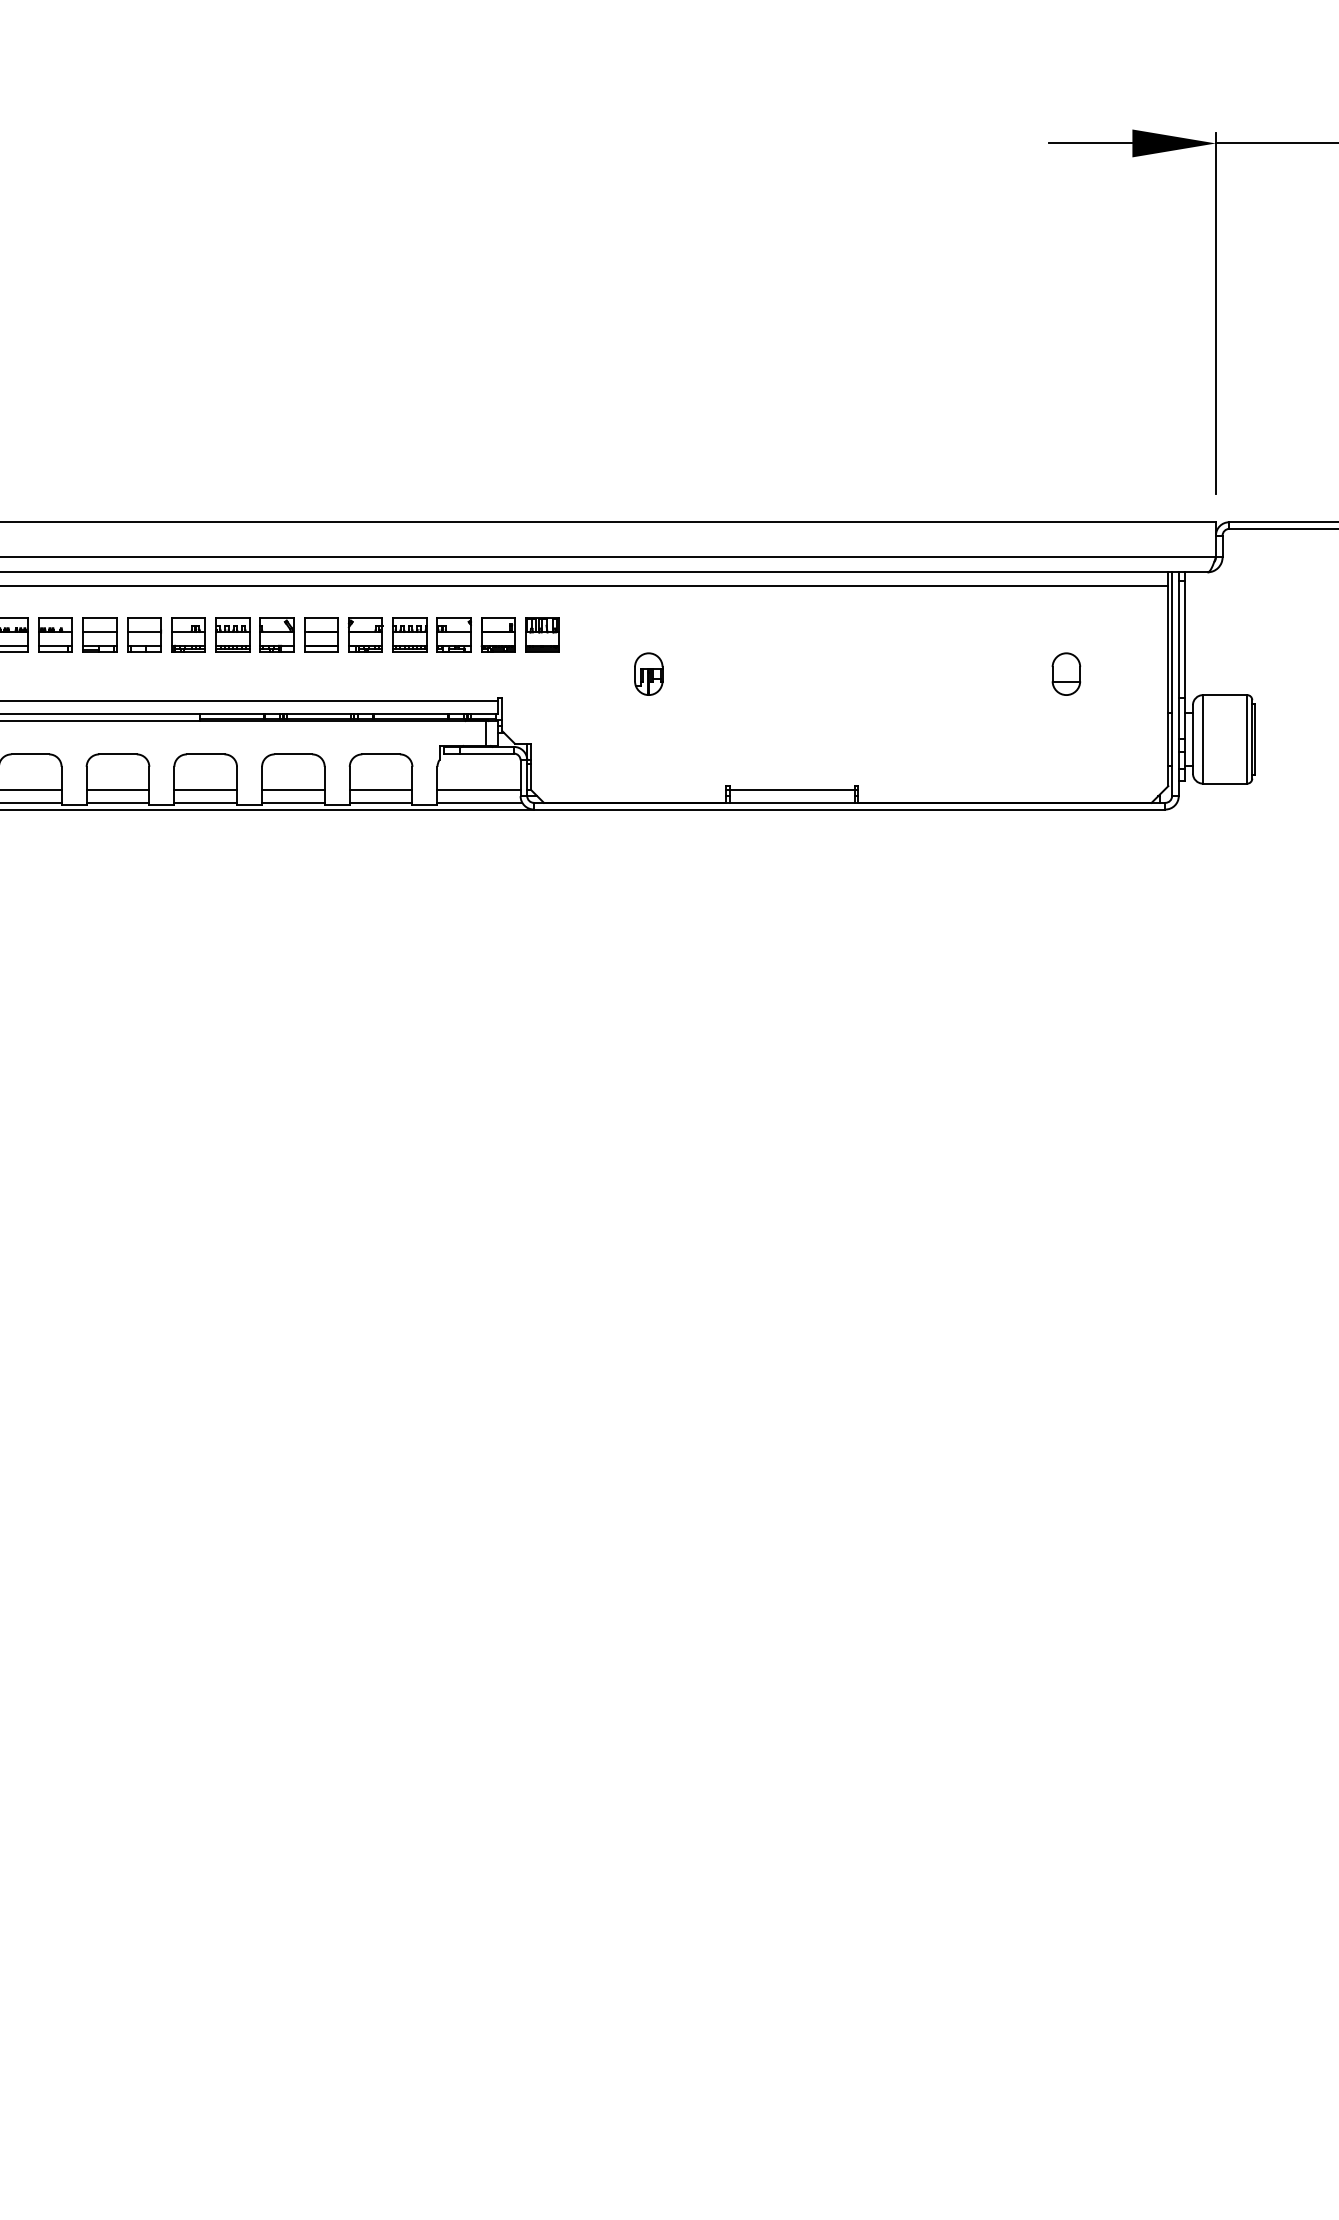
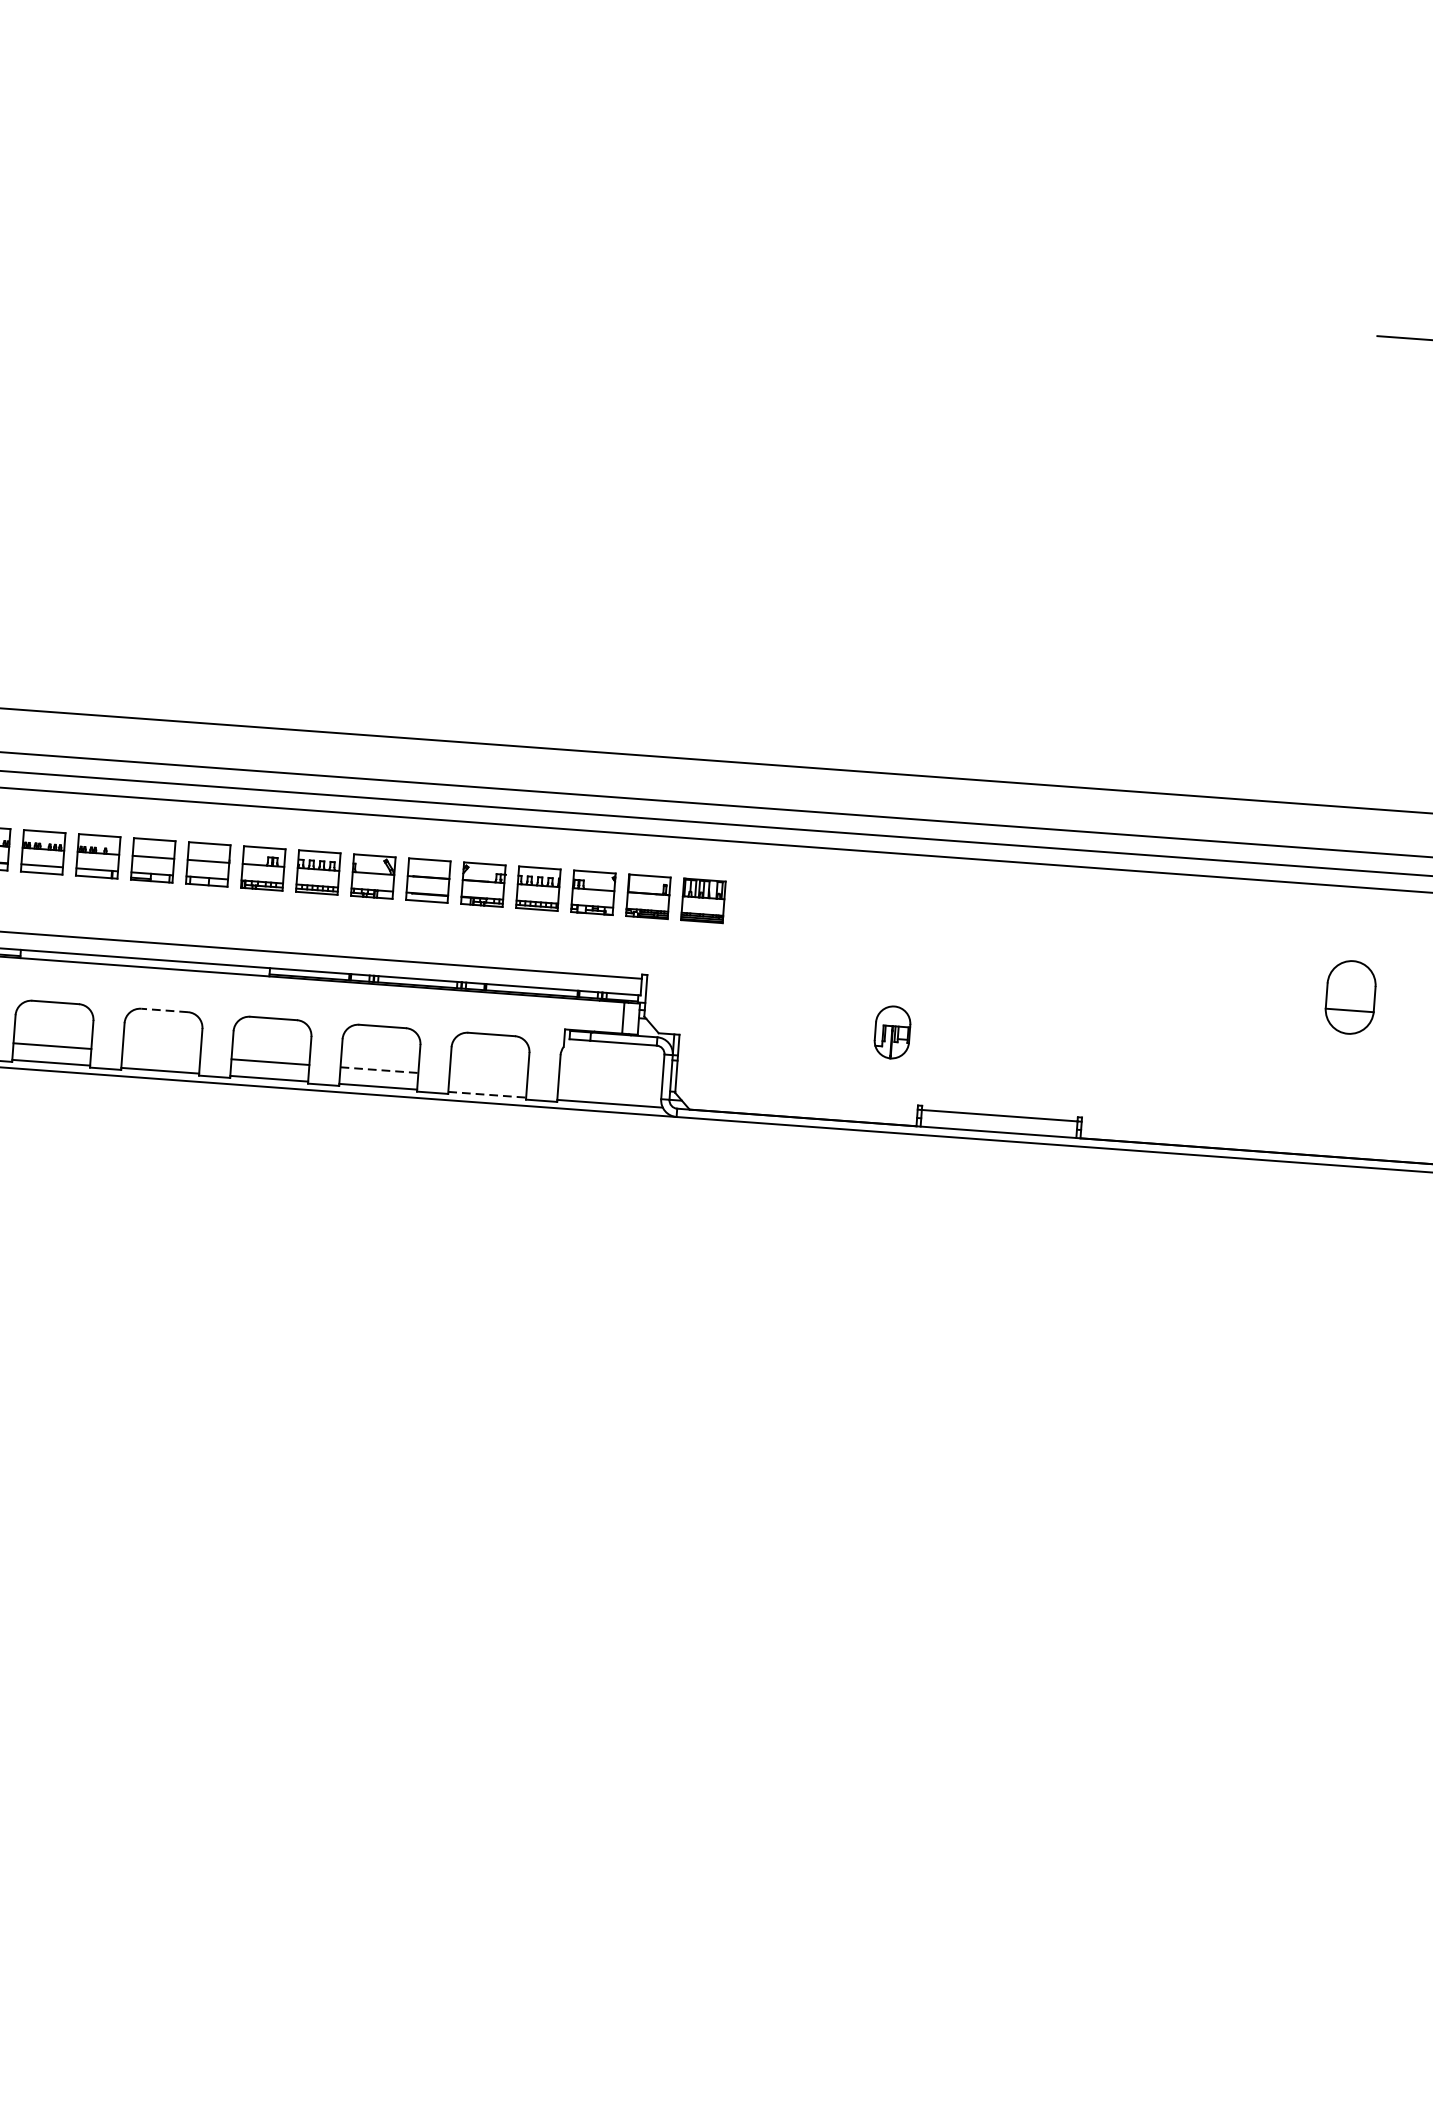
part: (648, 673) -> (892, 1031), moved
part: (1066, 673) -> (1350, 996), size x1.4
line: (118, 754) -> (165, 1010), solid -> dashed
line: (117, 789) -> (160, 1054), removed
line: (293, 789) -> (379, 1070), solid -> dashed
line: (380, 789) -> (487, 1078), removed
line: (478, 789) -> (609, 1087), removed
line: (381, 802) -> (487, 1094), solid -> dashed

